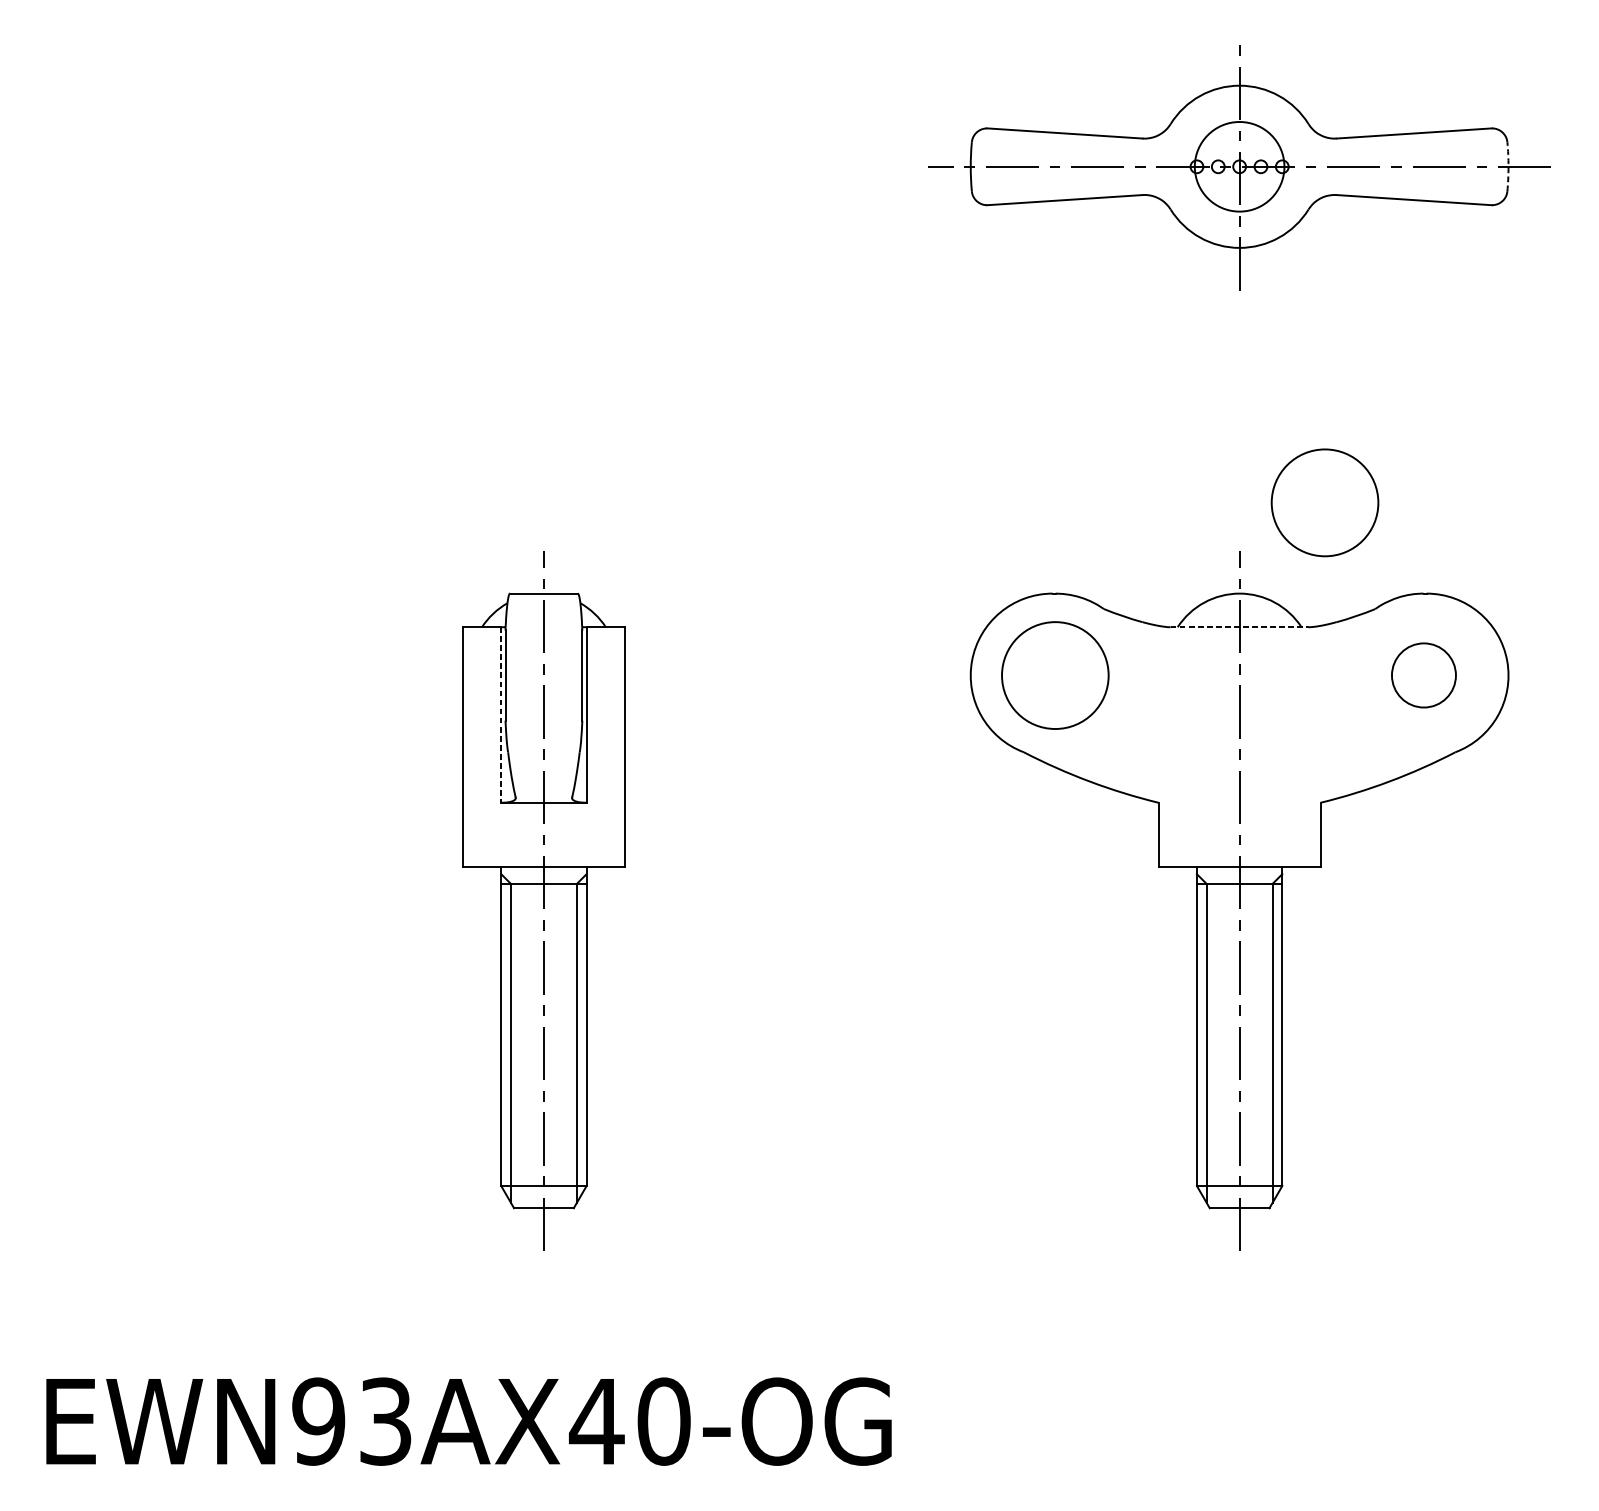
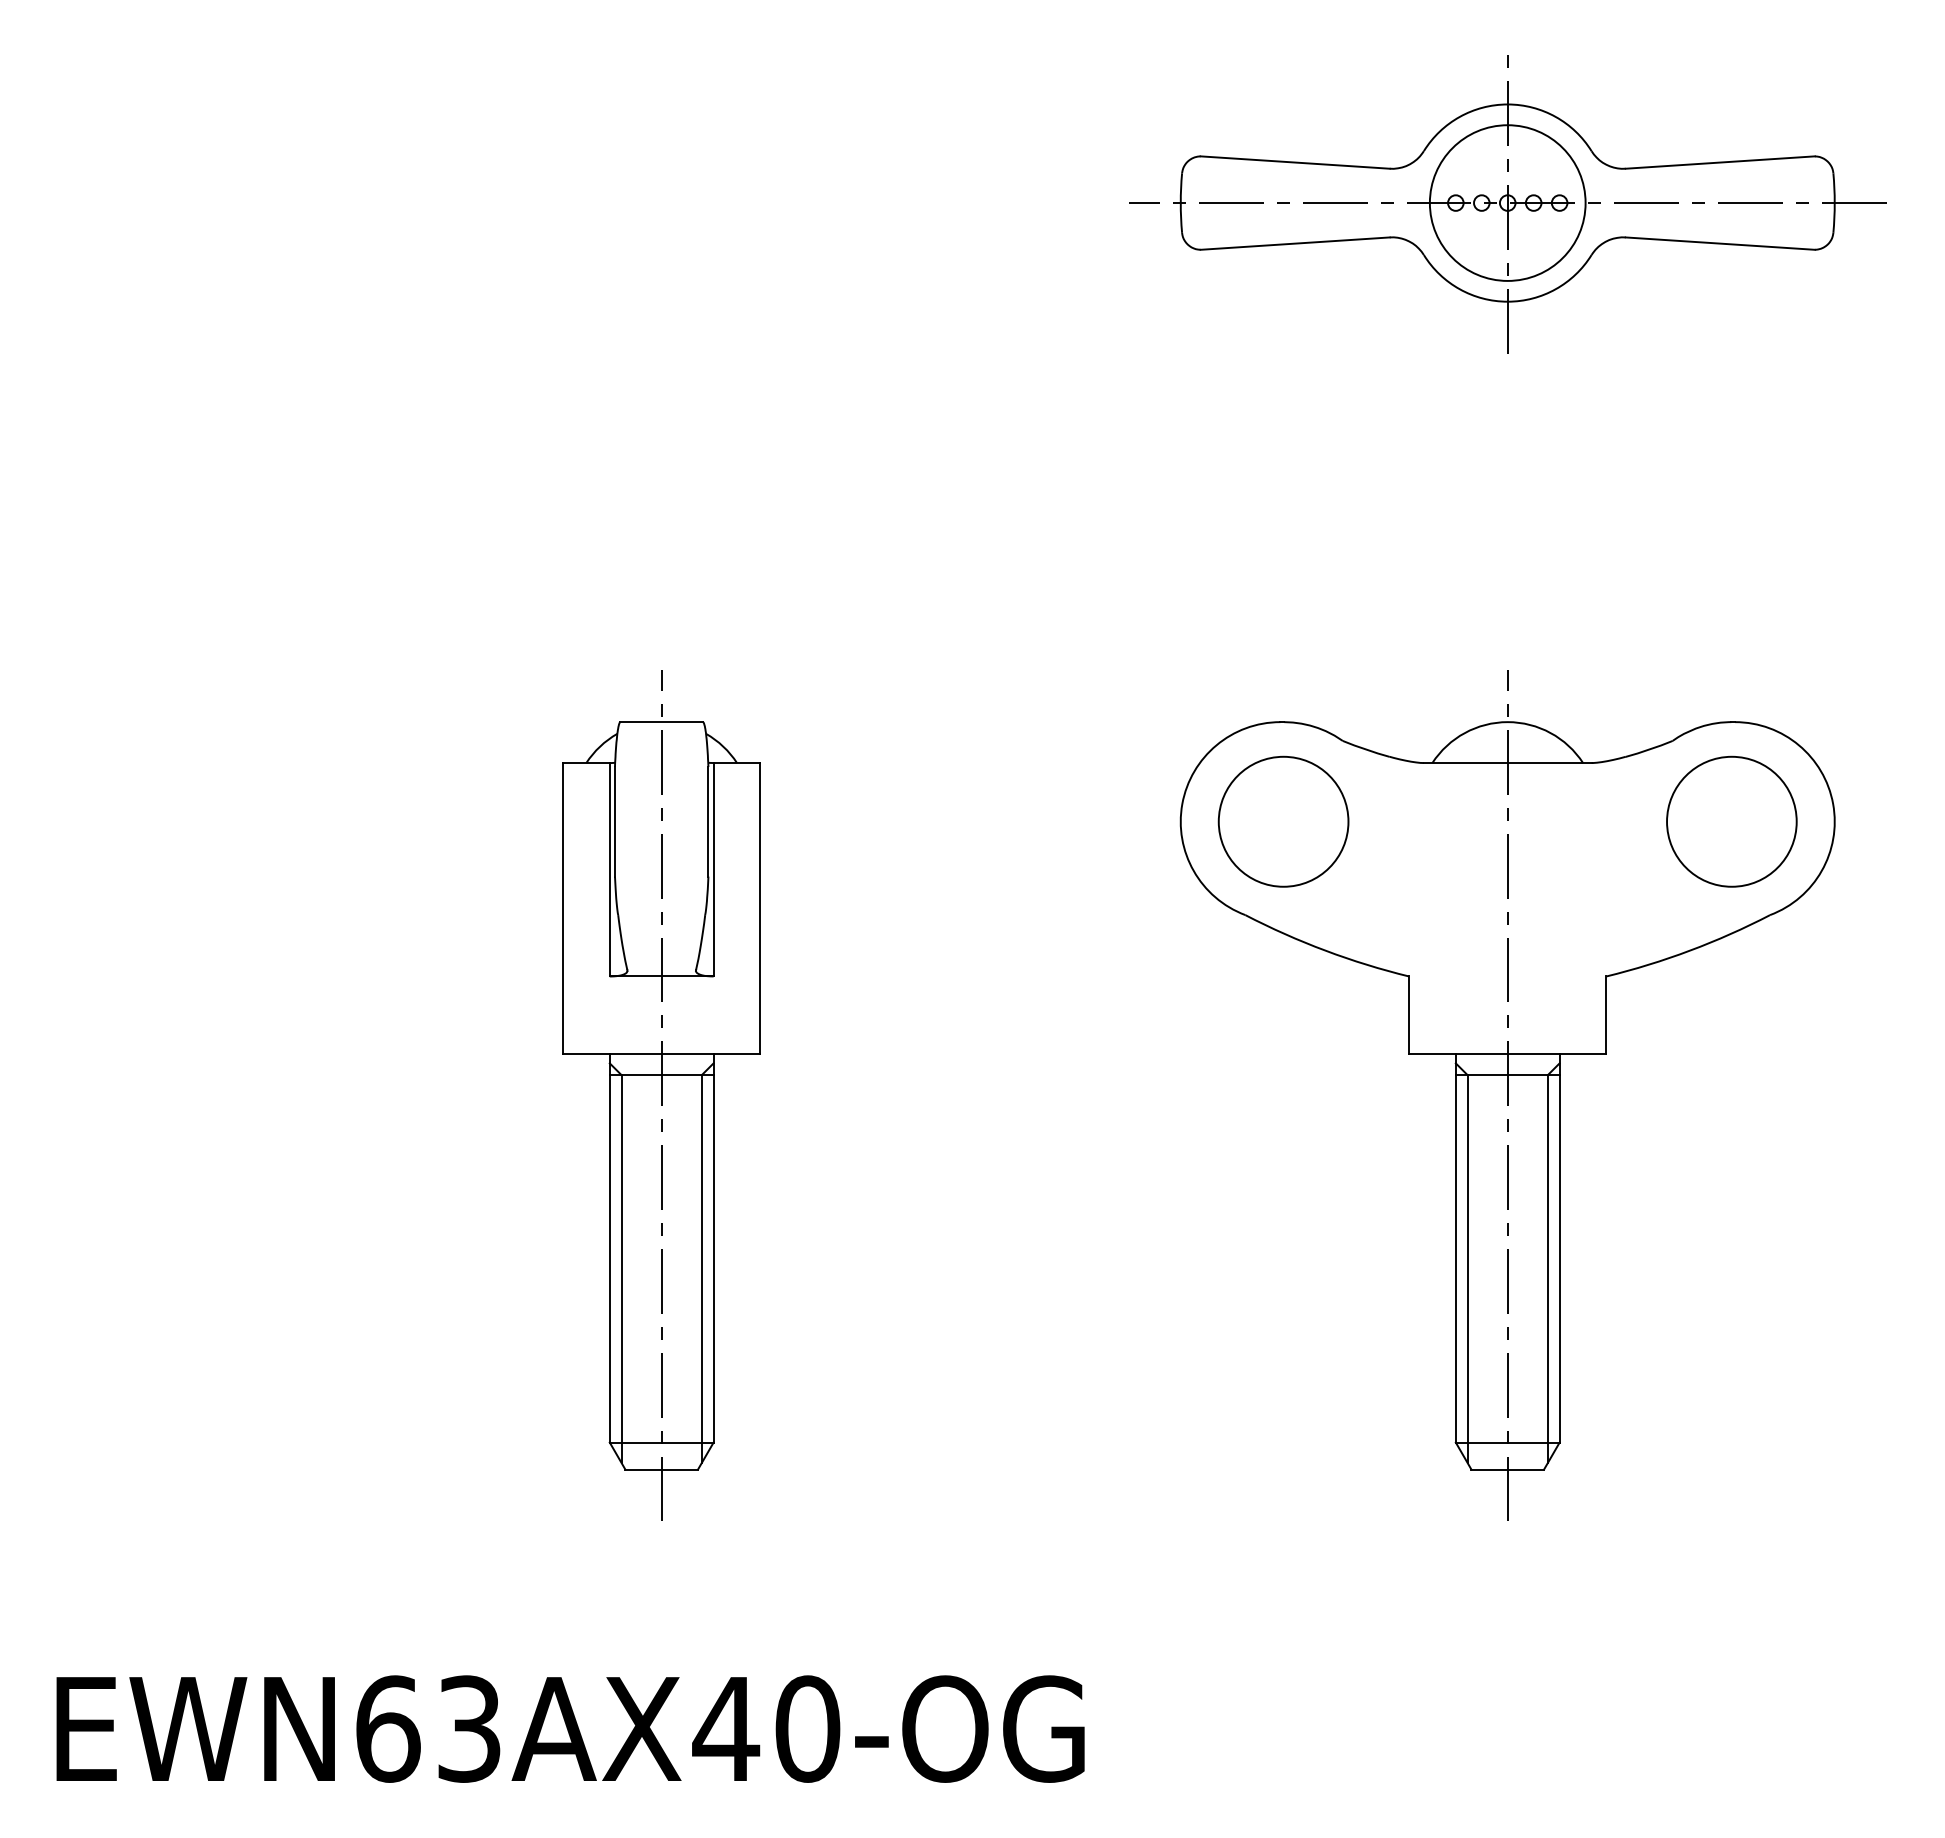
circle: (1239, 166) -> (1507, 202), size x1.43
arc: (1508, 167) -> (1834, 203), dashed -> solid
part: (1324, 502) -> (1611, 611), removed
line: (1239, 627) -> (1507, 763), dashed -> solid
part: (1423, 675) -> (1731, 821), size x1.67
line: (501, 714) -> (609, 869), dashed -> solid
text: (318, 1421) -> (387, 1728), EWN93AX40-OG -> EWN63AX40-OG

